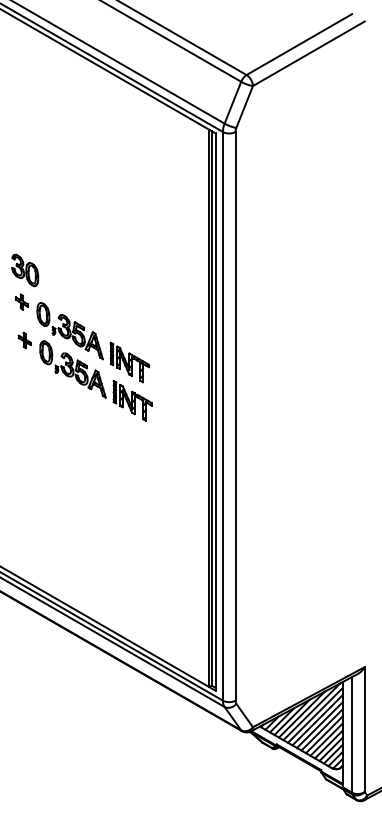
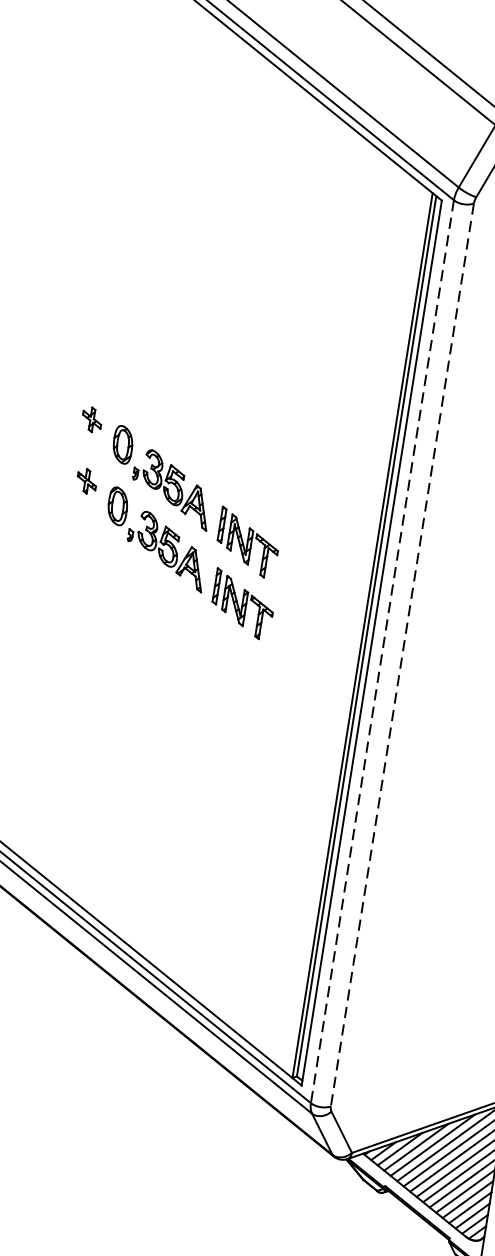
part: (25, 270) -> (105, 370), removed
line: (222, 416) -> (381, 651), solid -> dashed
line: (235, 416) -> (402, 655), solid -> dashed

